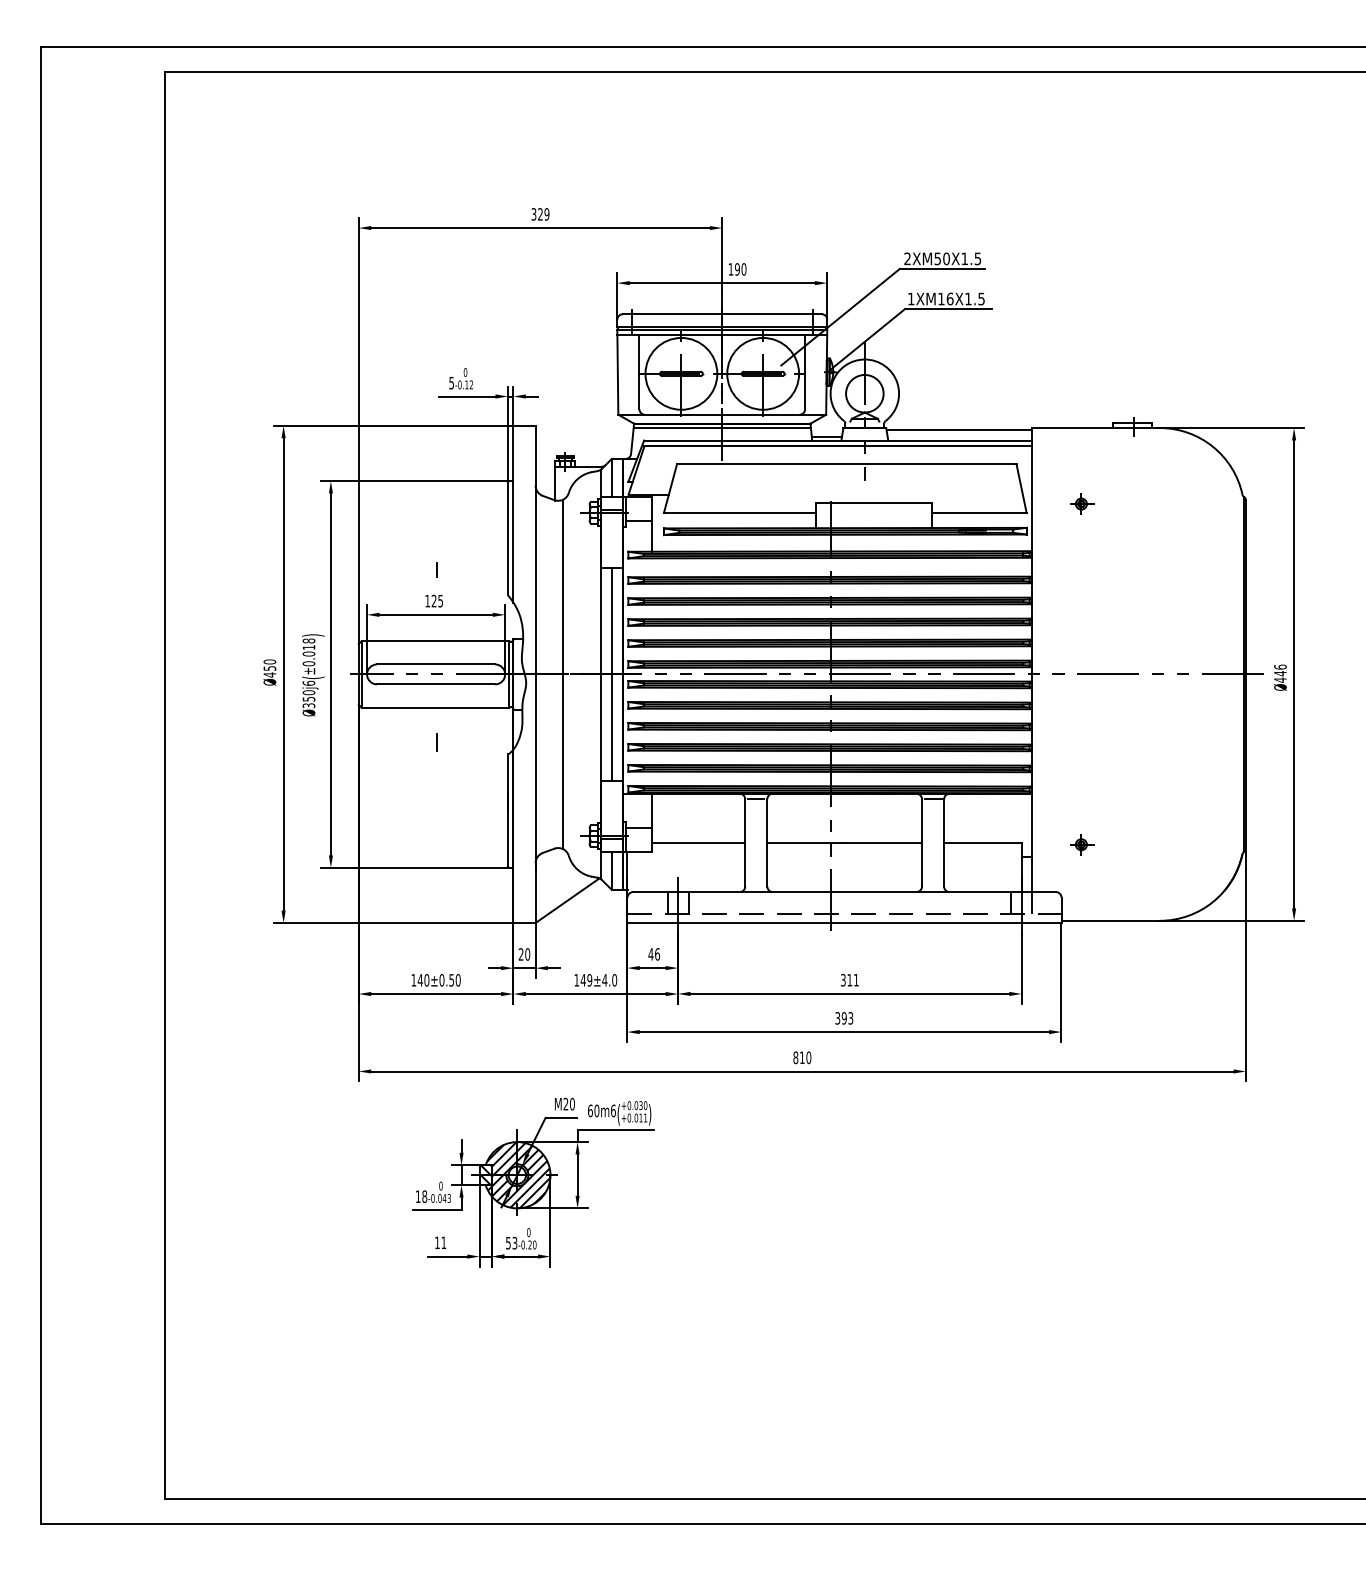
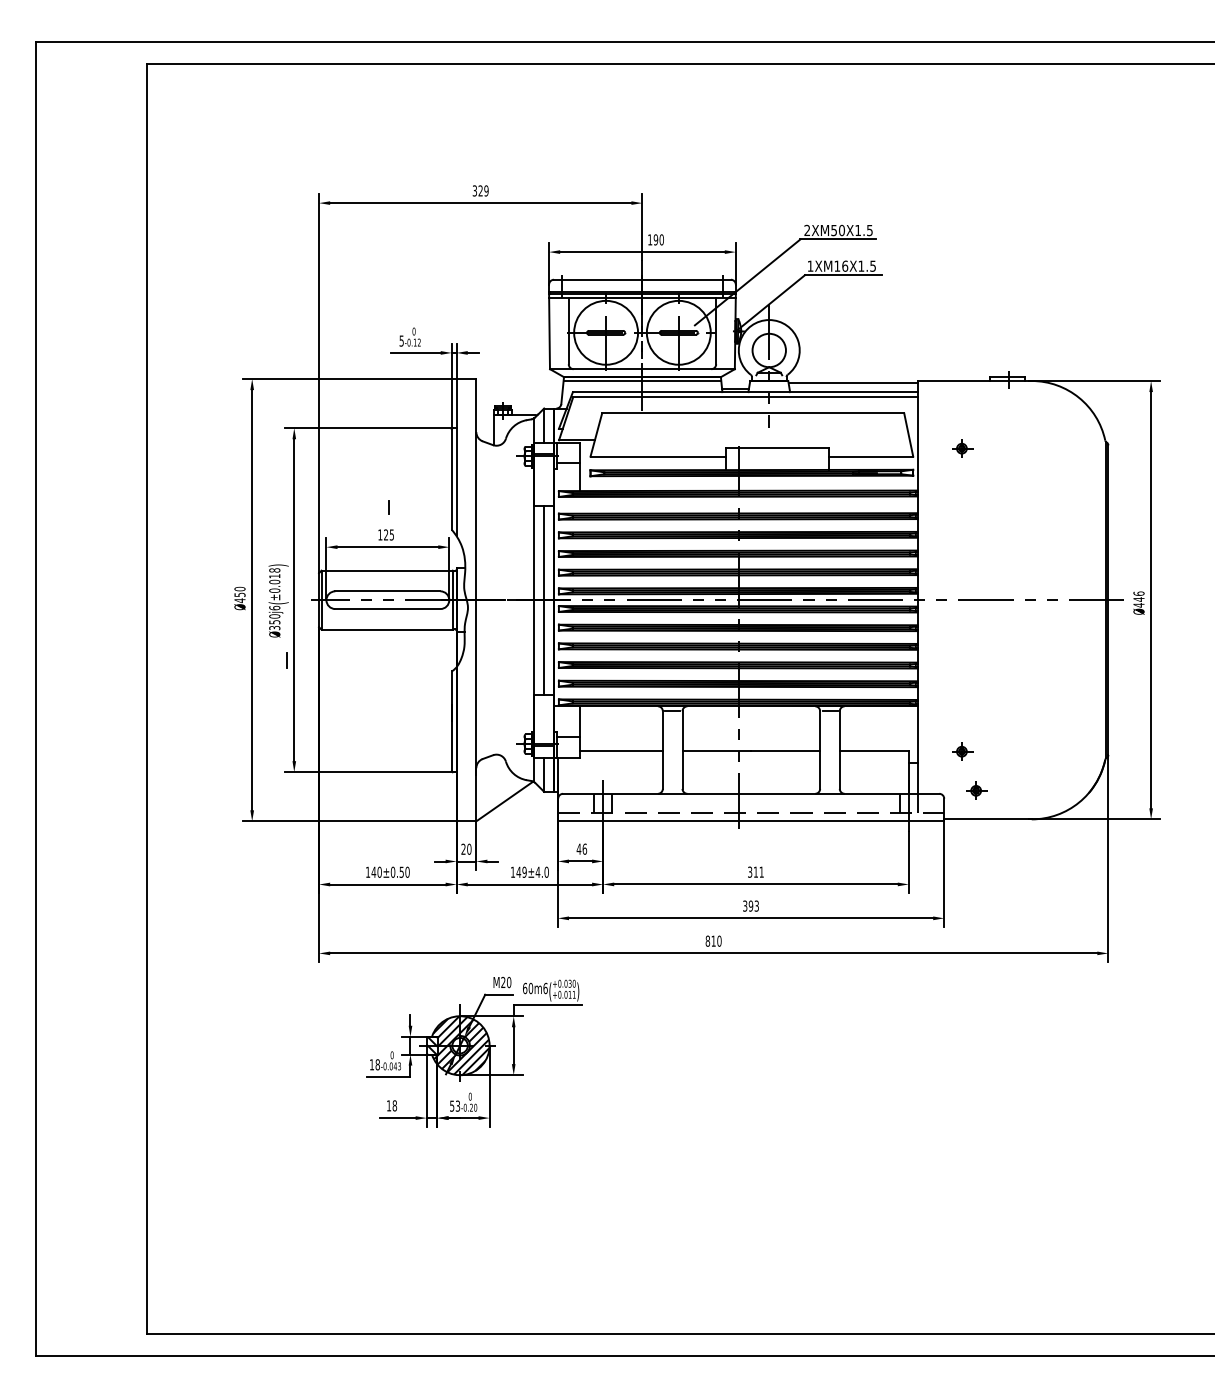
line: (562, 673) -> (500, 599), removed
line: (436, 742) -> (286, 660), moved
part: (1098, 888) -> (977, 790), added
text: (443, 1242) -> (394, 1105), 11 -> 18

